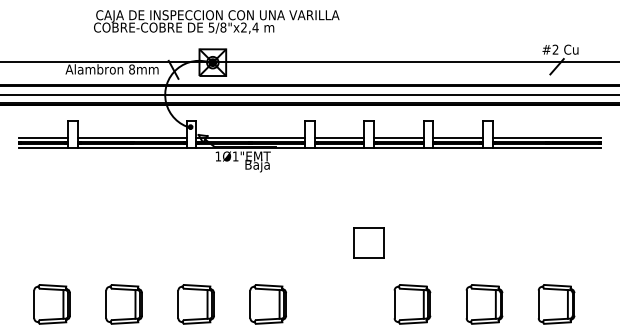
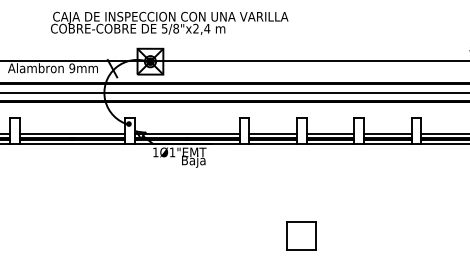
text: (216, 21) -> (169, 22), moved
text: (131, 69) -> (71, 68), 8mm -> 9mm

